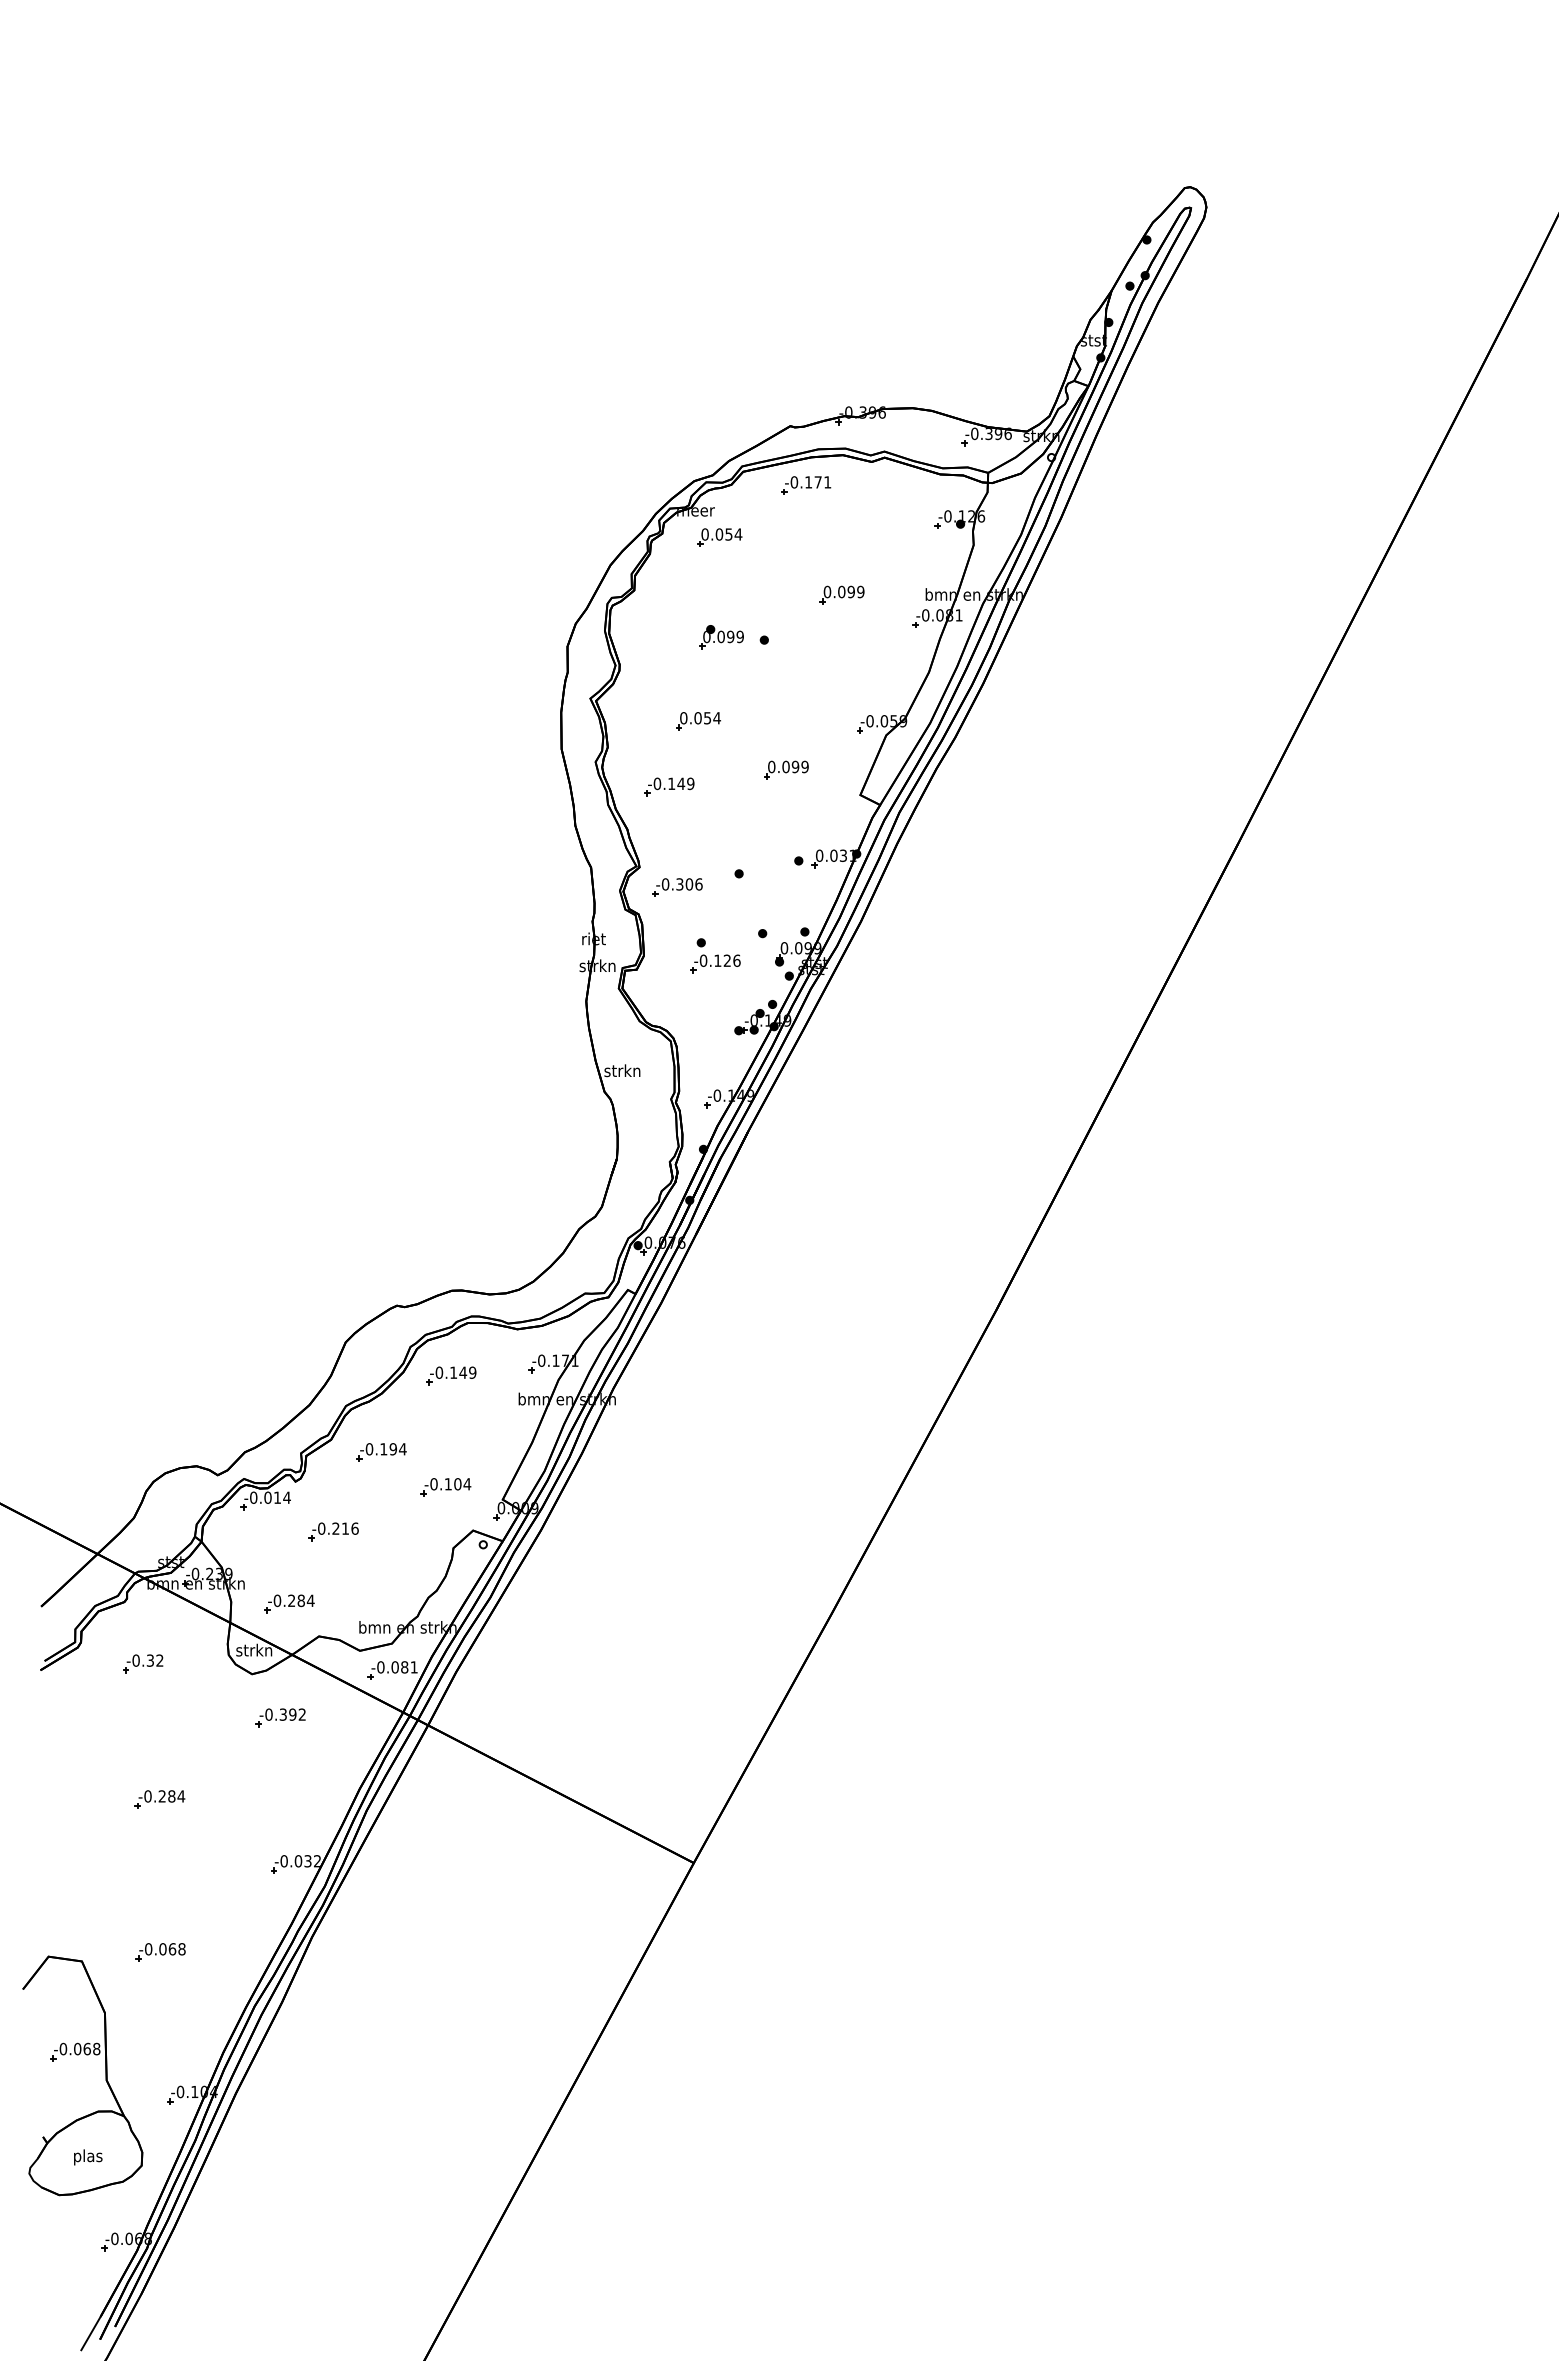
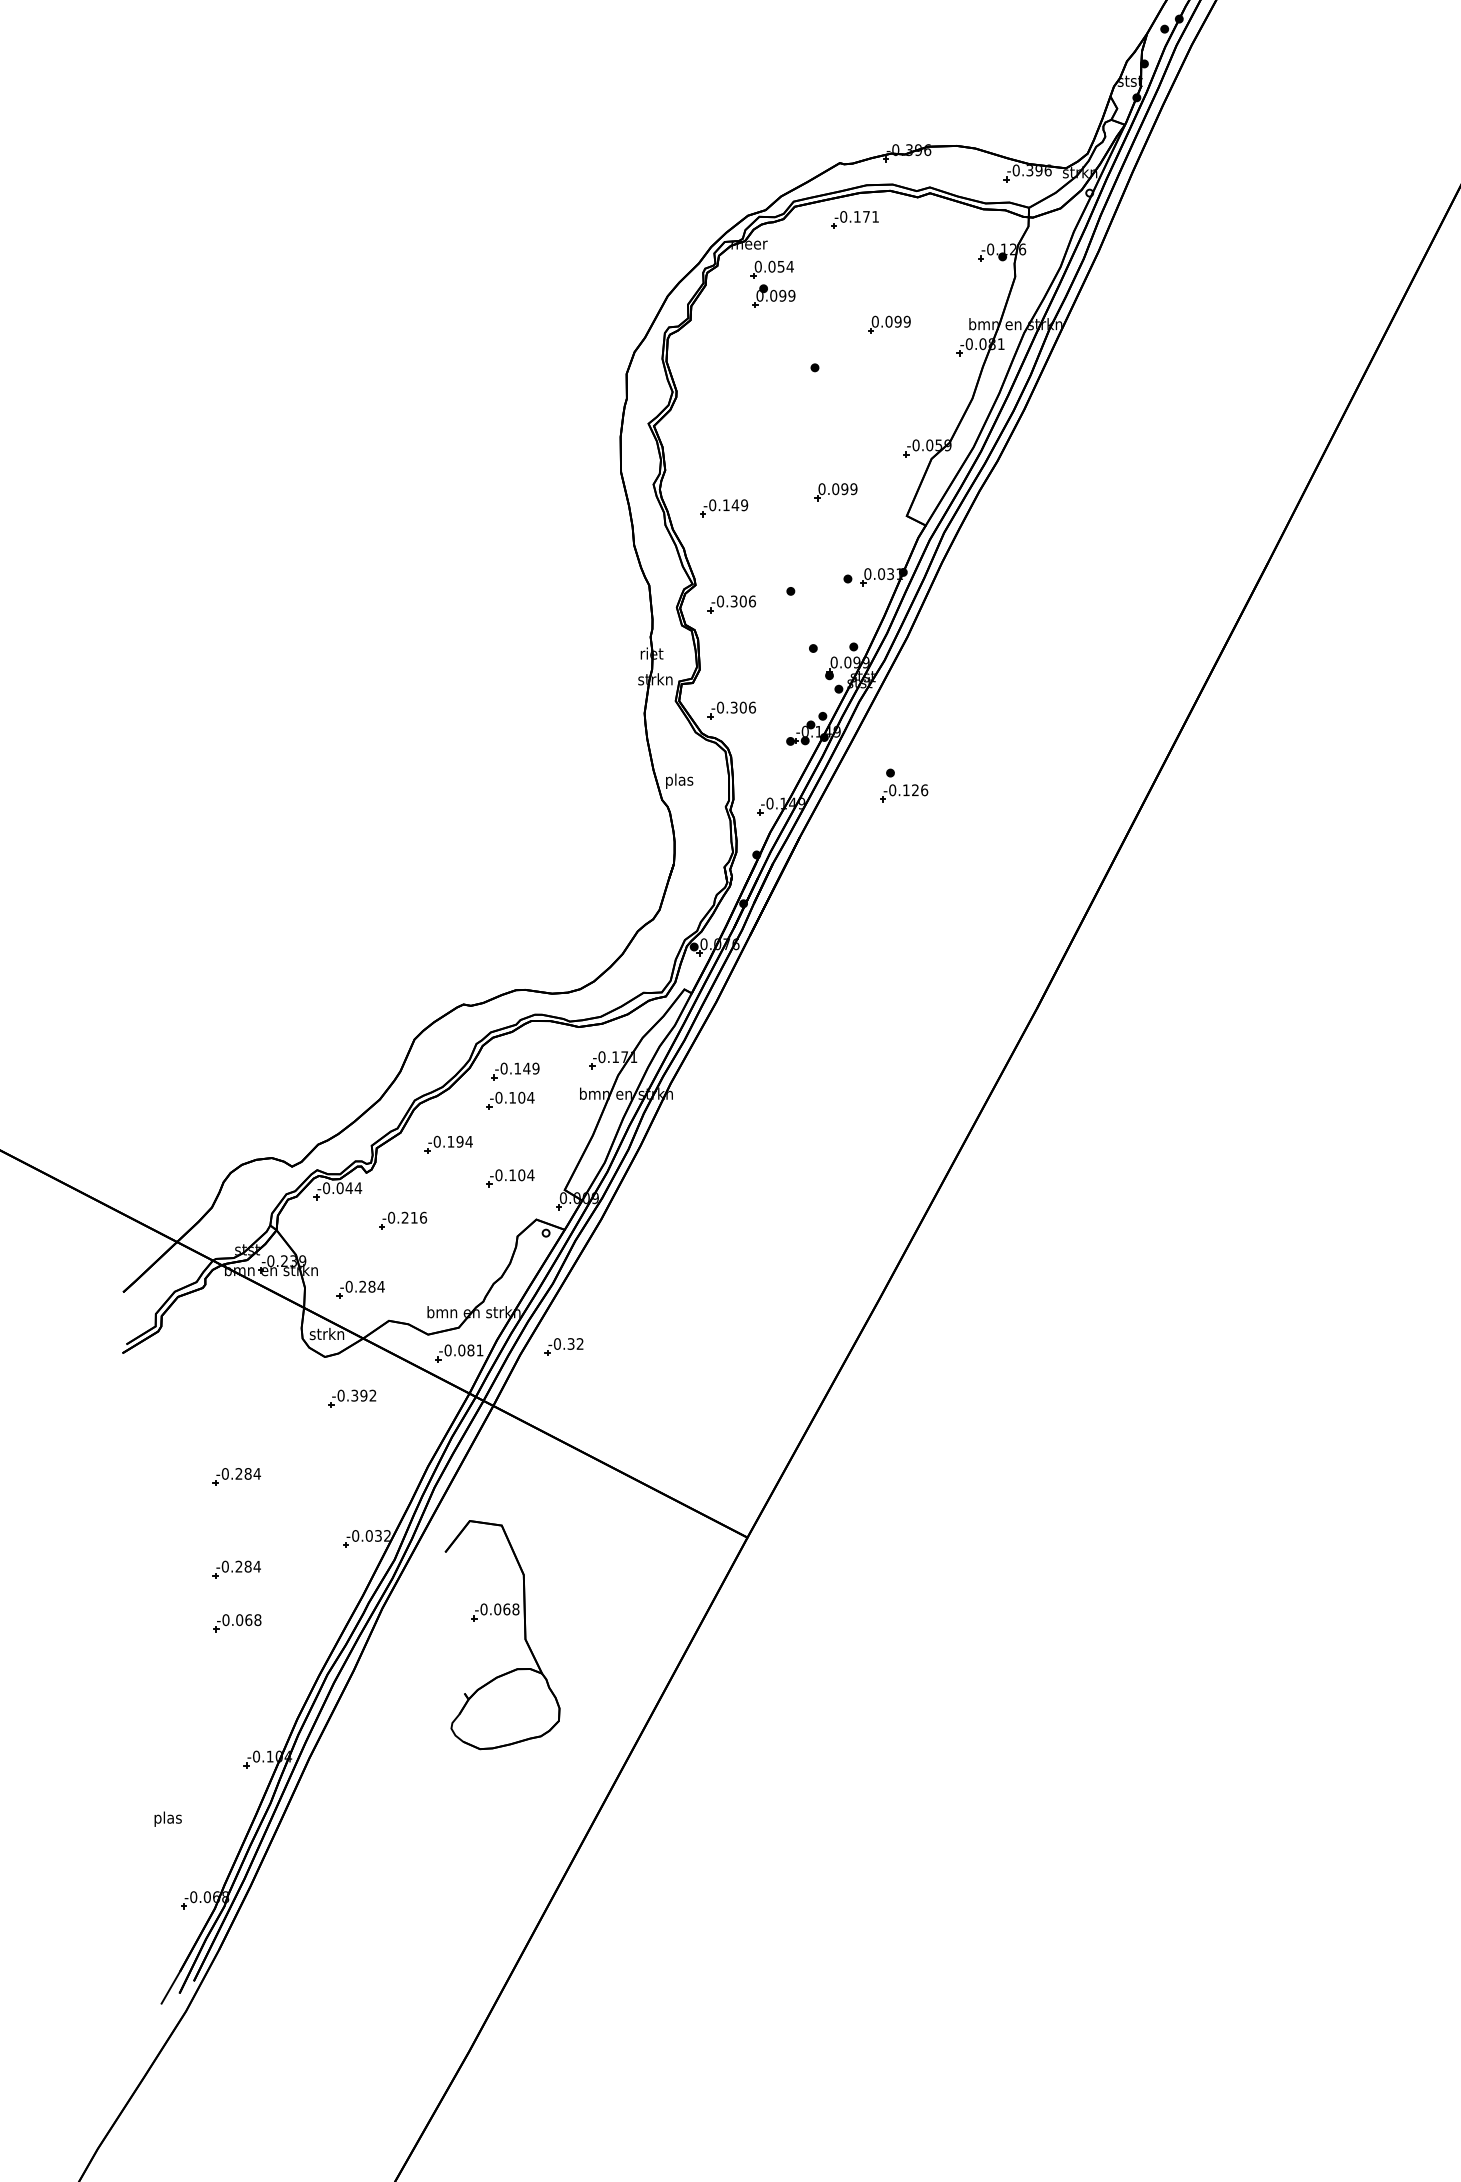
part: (721, 637) -> (773, 296), moved
part: (698, 721) -> (751, 445), removed
part: (715, 955) -> (904, 785), moved
part: (677, 998) -> (731, 710), added
text: (622, 1072) -> (679, 781), strkn -> plas
part: (445, 1406) -> (509, 1100), added
text: (277, 1497) -> (349, 1187), -0.014 -> -0.044
part: (143, 1663) -> (564, 1346), moved
part: (159, 1896) -> (236, 1569), added
part: (78, 2055) -> (498, 1615), moved

